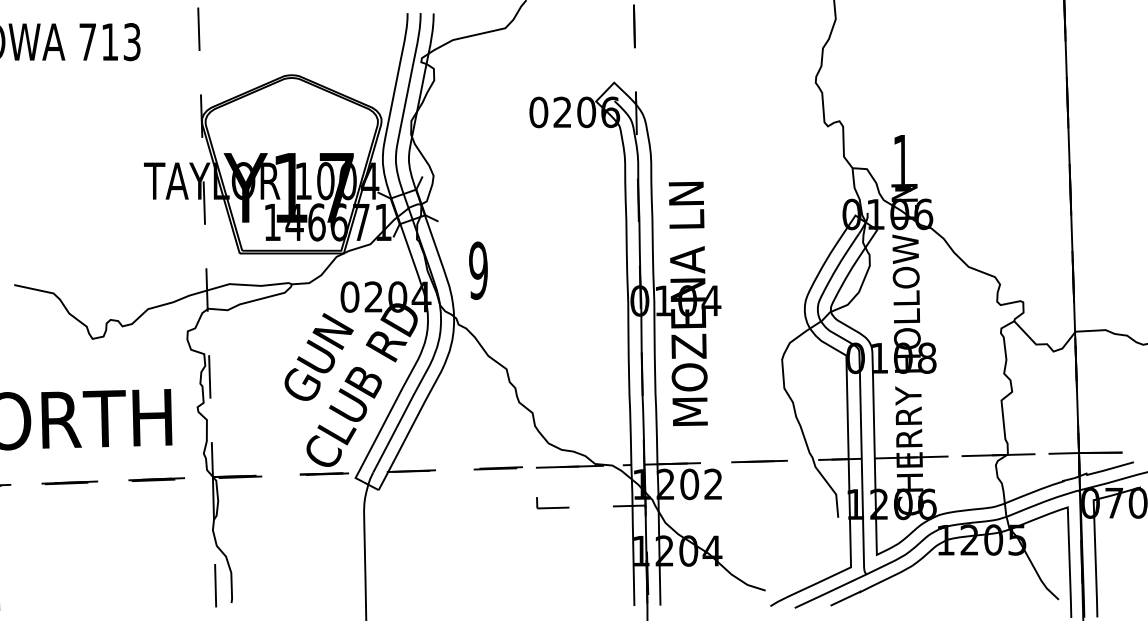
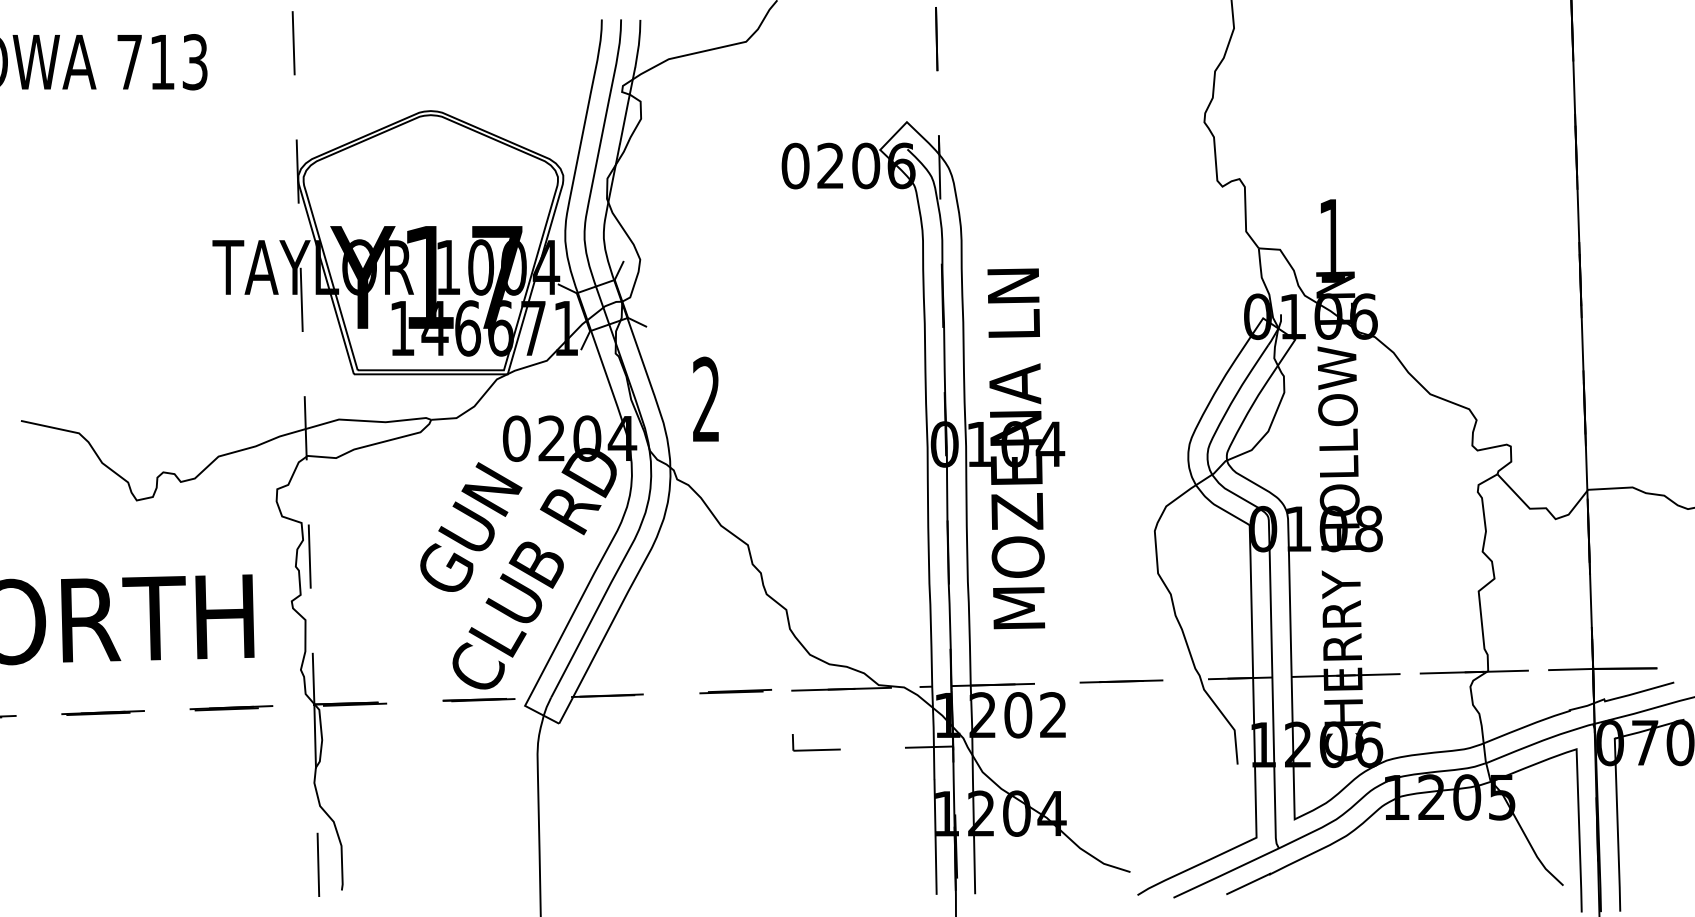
text: (478, 270) -> (706, 399), 9 -> 2

